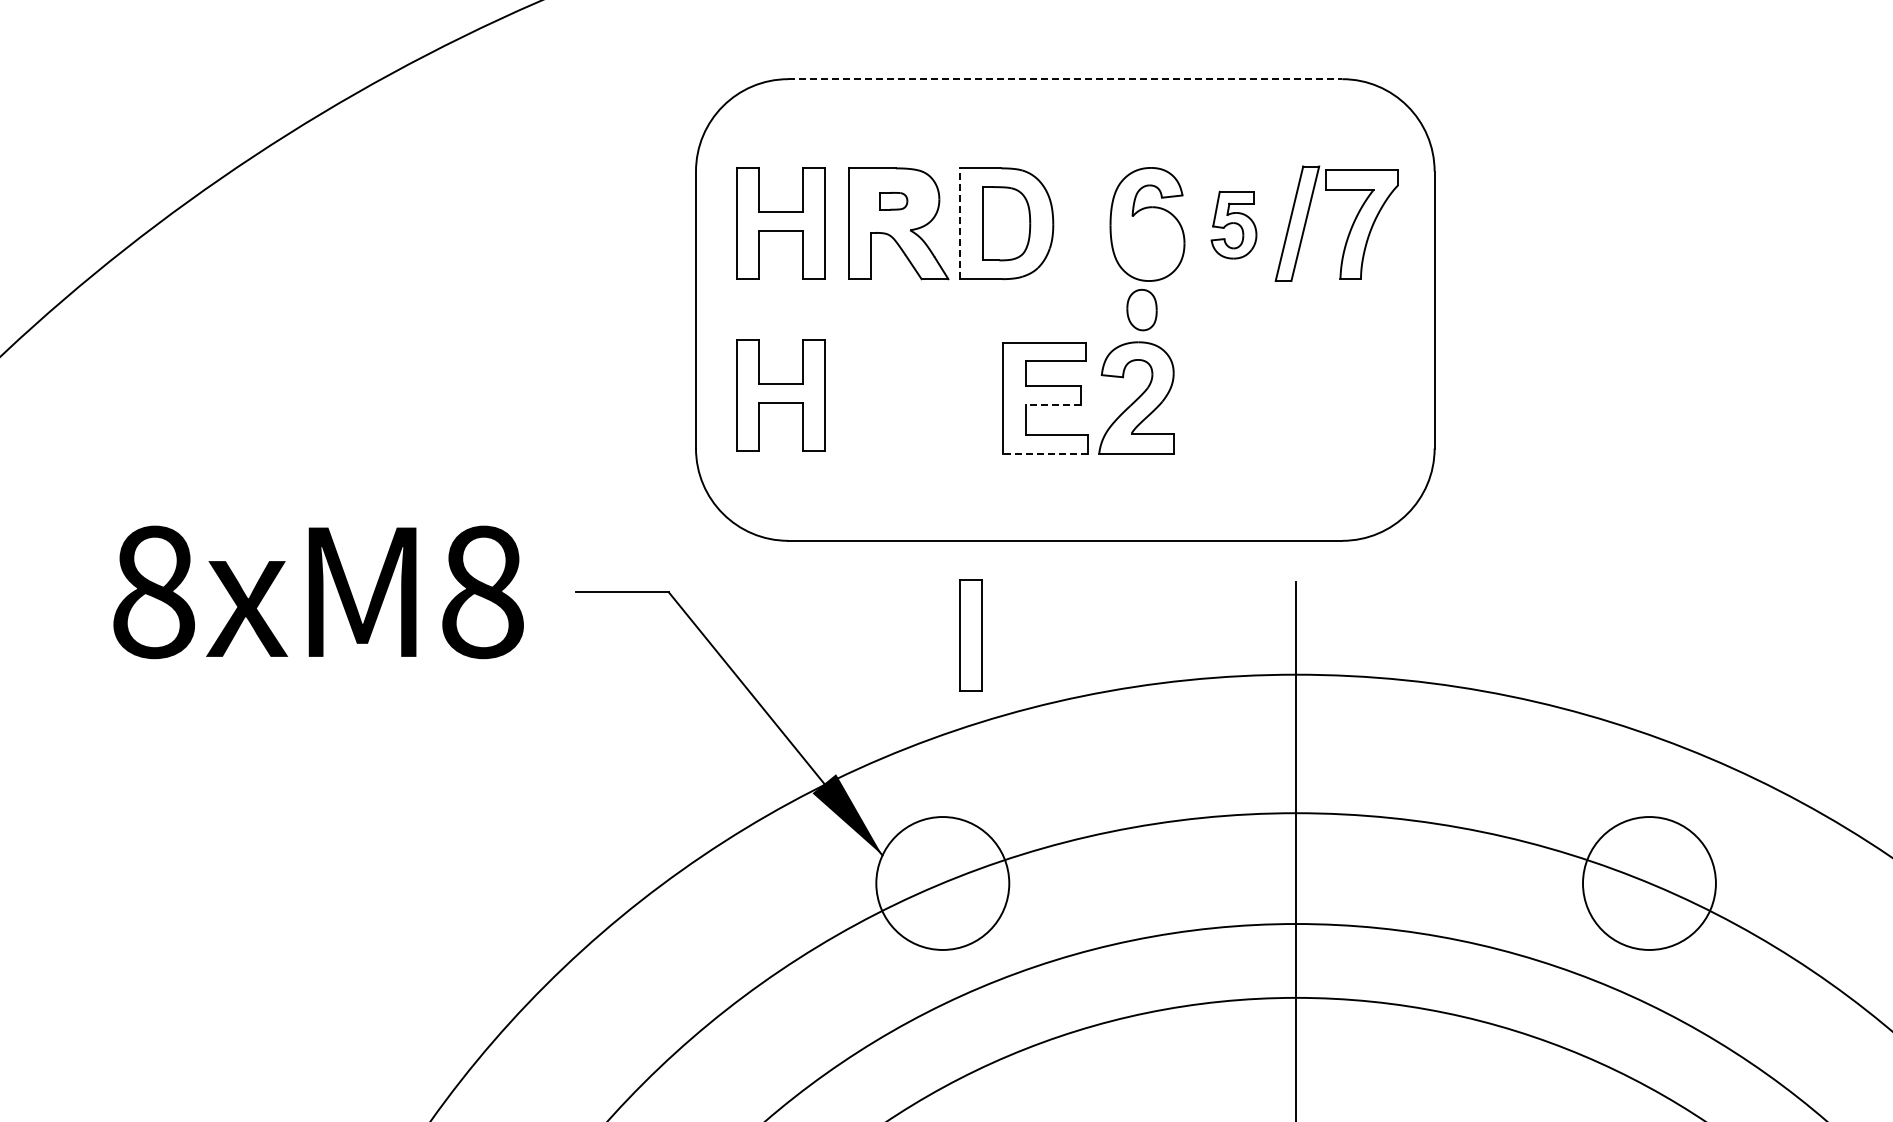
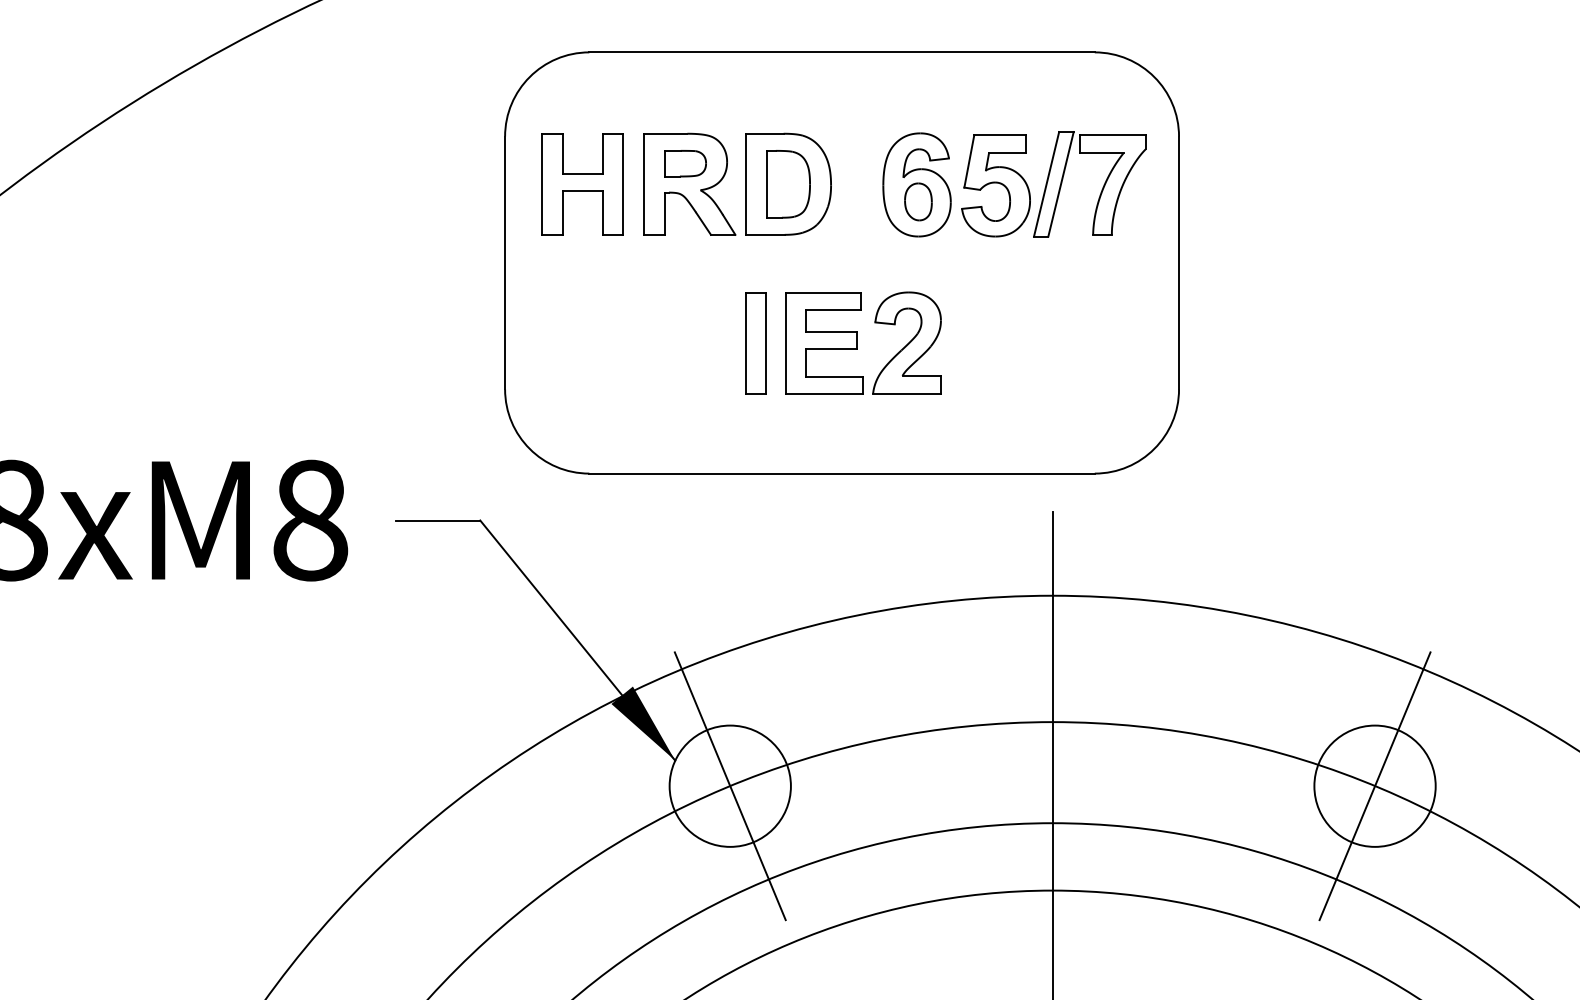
line: (1065, 79) -> (842, 52), dashed -> solid
part: (893, 201) -> (685, 163), size x1.67
line: (960, 223) -> (746, 184), dashed -> solid
part: (1233, 224) -> (995, 184), size x1.67
part: (1141, 310) -> (917, 202), moved
part: (780, 395) -> (582, 340), removed
line: (1053, 404) -> (831, 349), dashed -> solid
line: (1045, 453) -> (823, 393), dashed -> solid
part: (970, 635) -> (755, 343), moved
line: (942, 883) -> (730, 786), added
line: (1649, 883) -> (1375, 786), added

